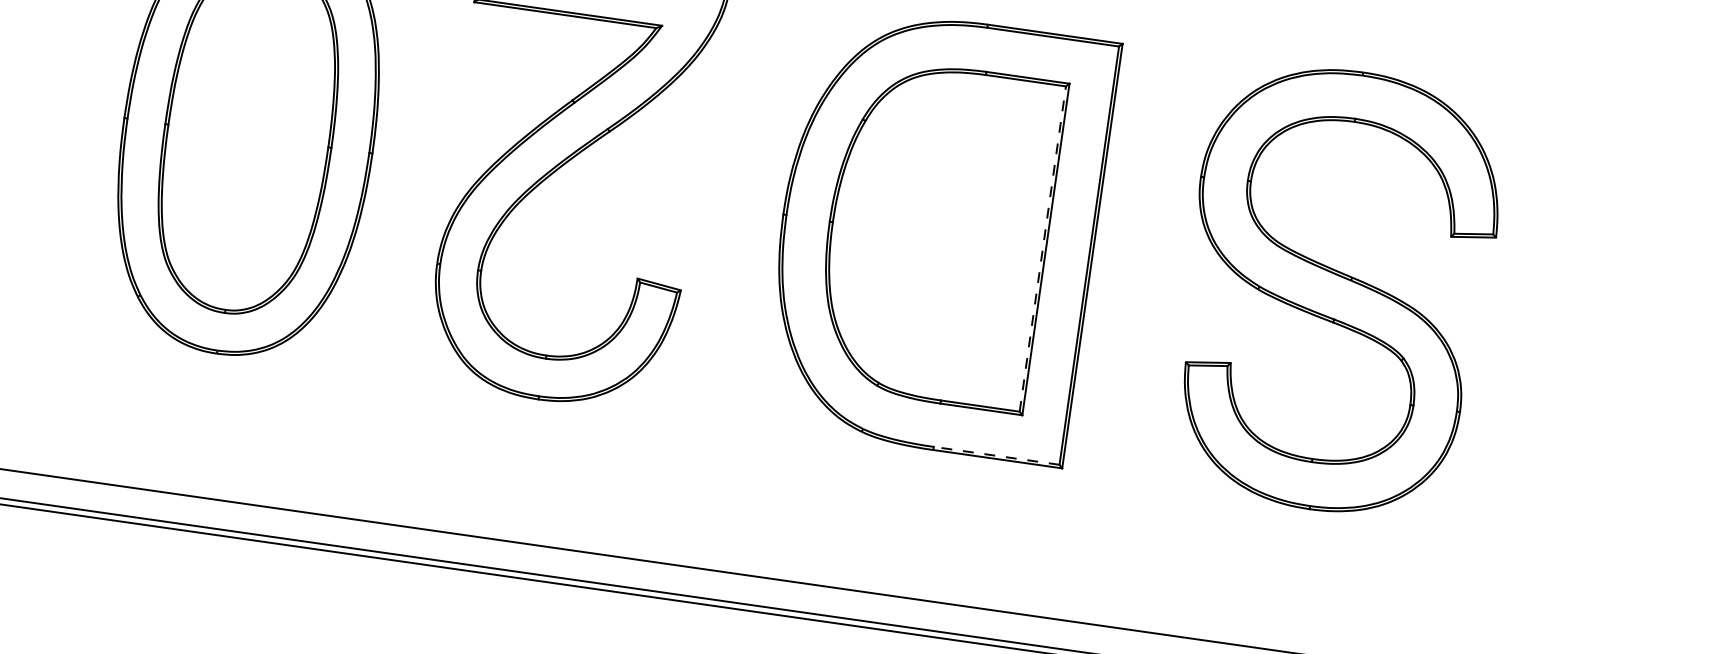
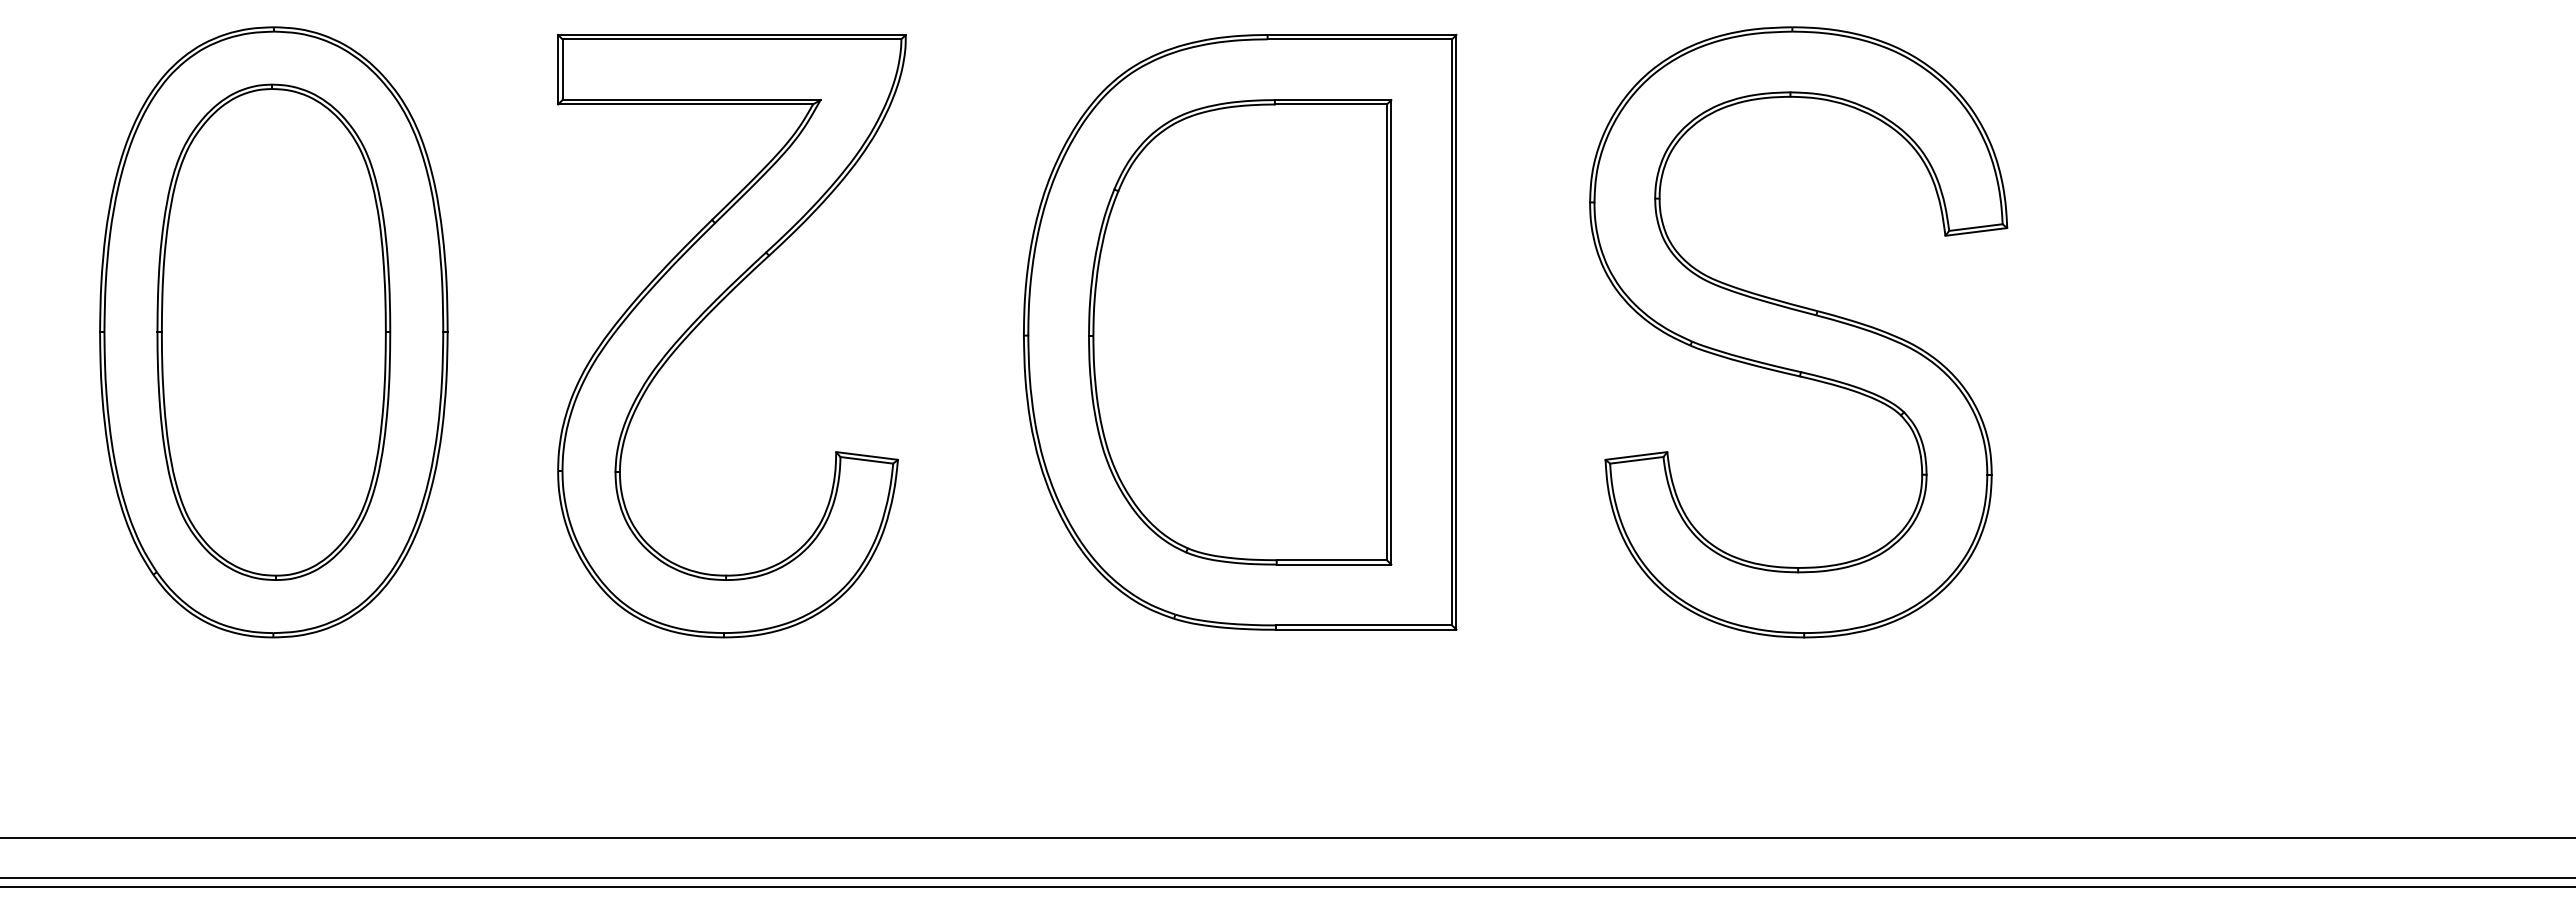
line: (1042, 249) -> (1386, 332), dashed -> solid
line: (996, 455) -> (1363, 625), dashed -> solid

